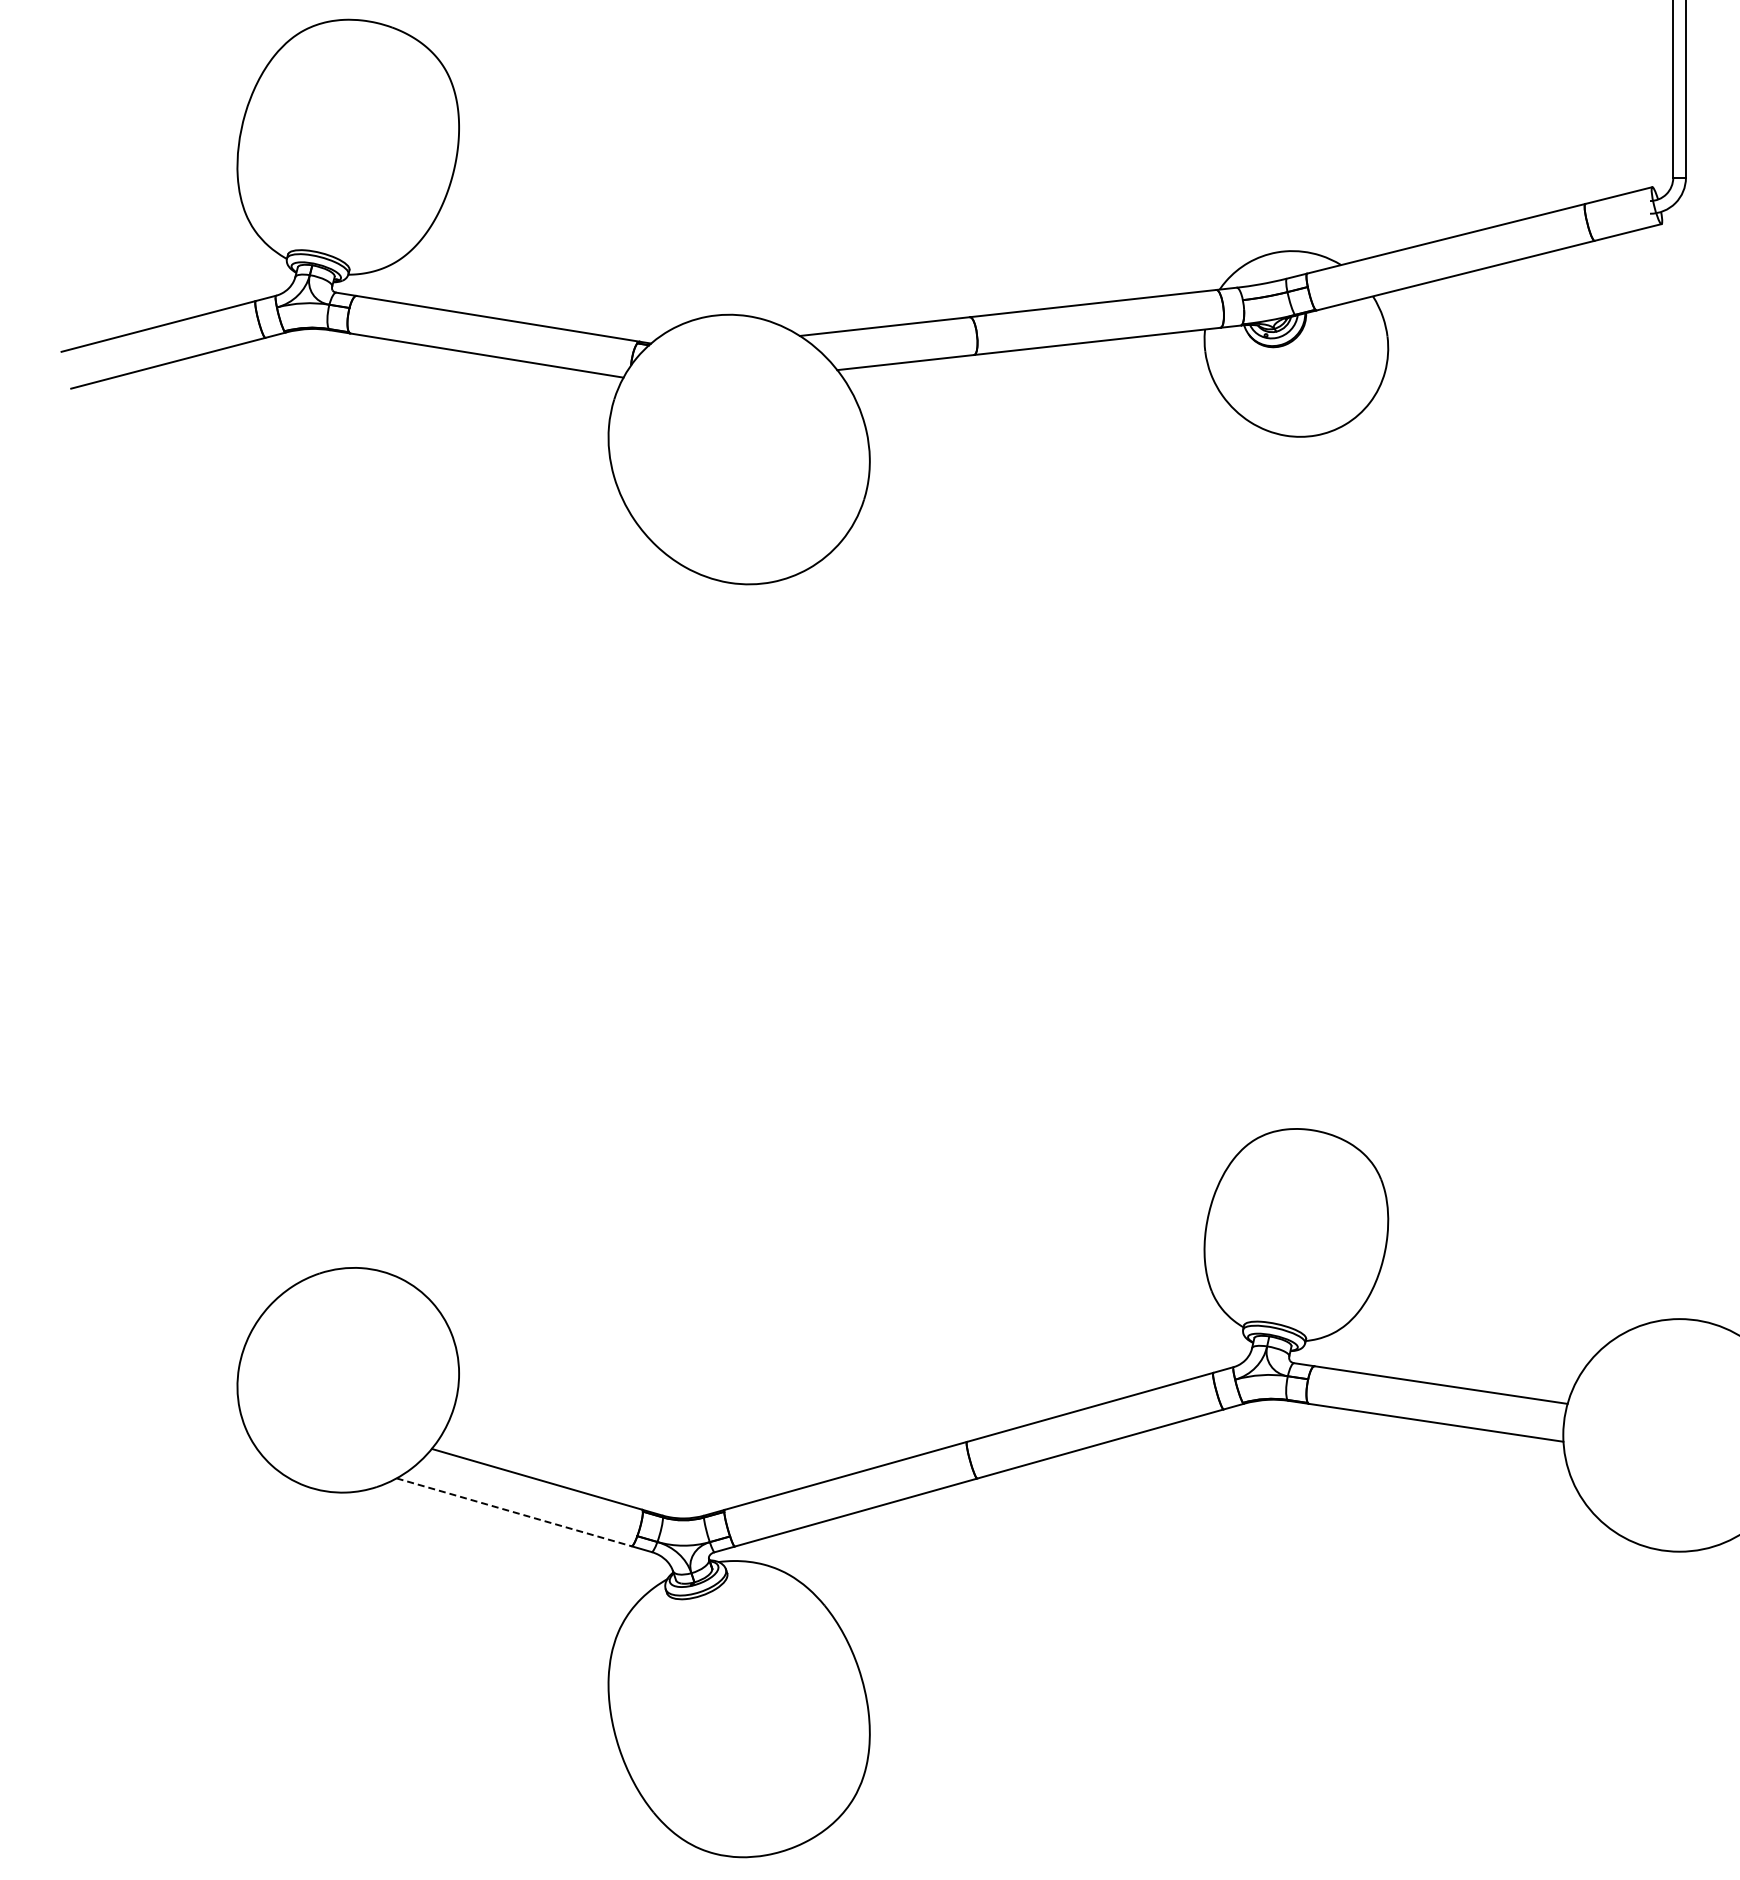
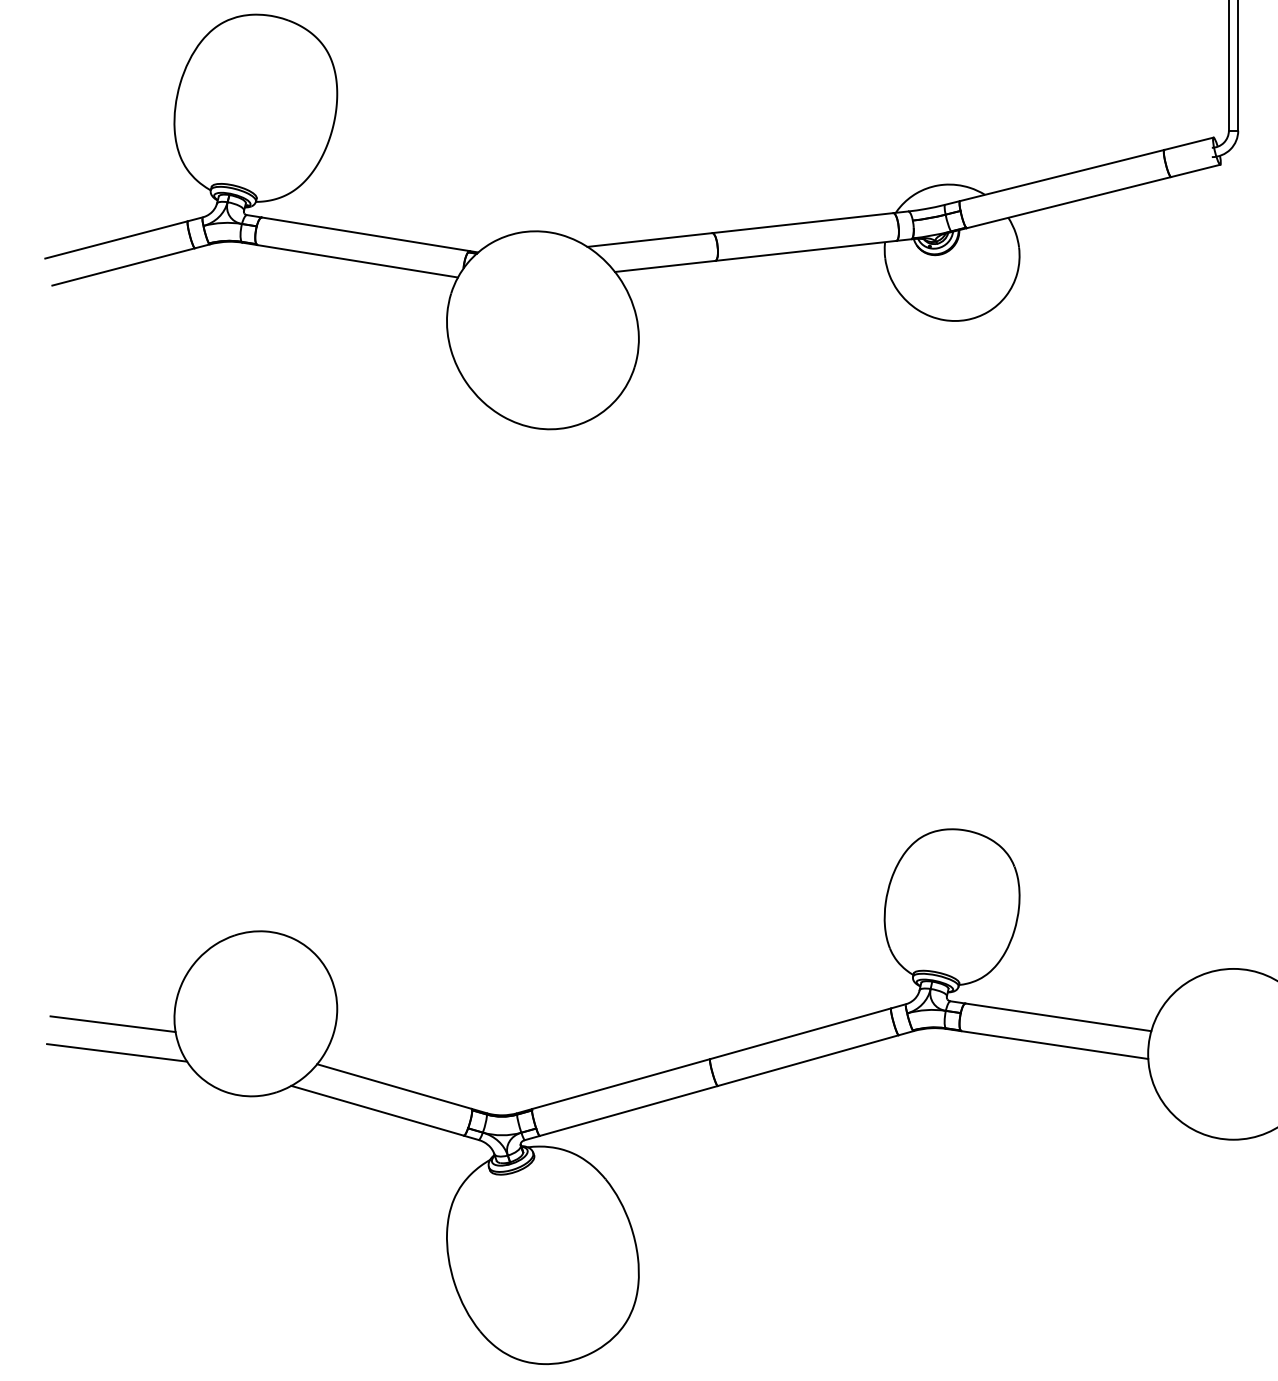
line: (153, 1394) -> (112, 1024), added
line: (159, 1433) -> (117, 1052), added
line: (514, 1512) -> (377, 1110), dashed -> solid

